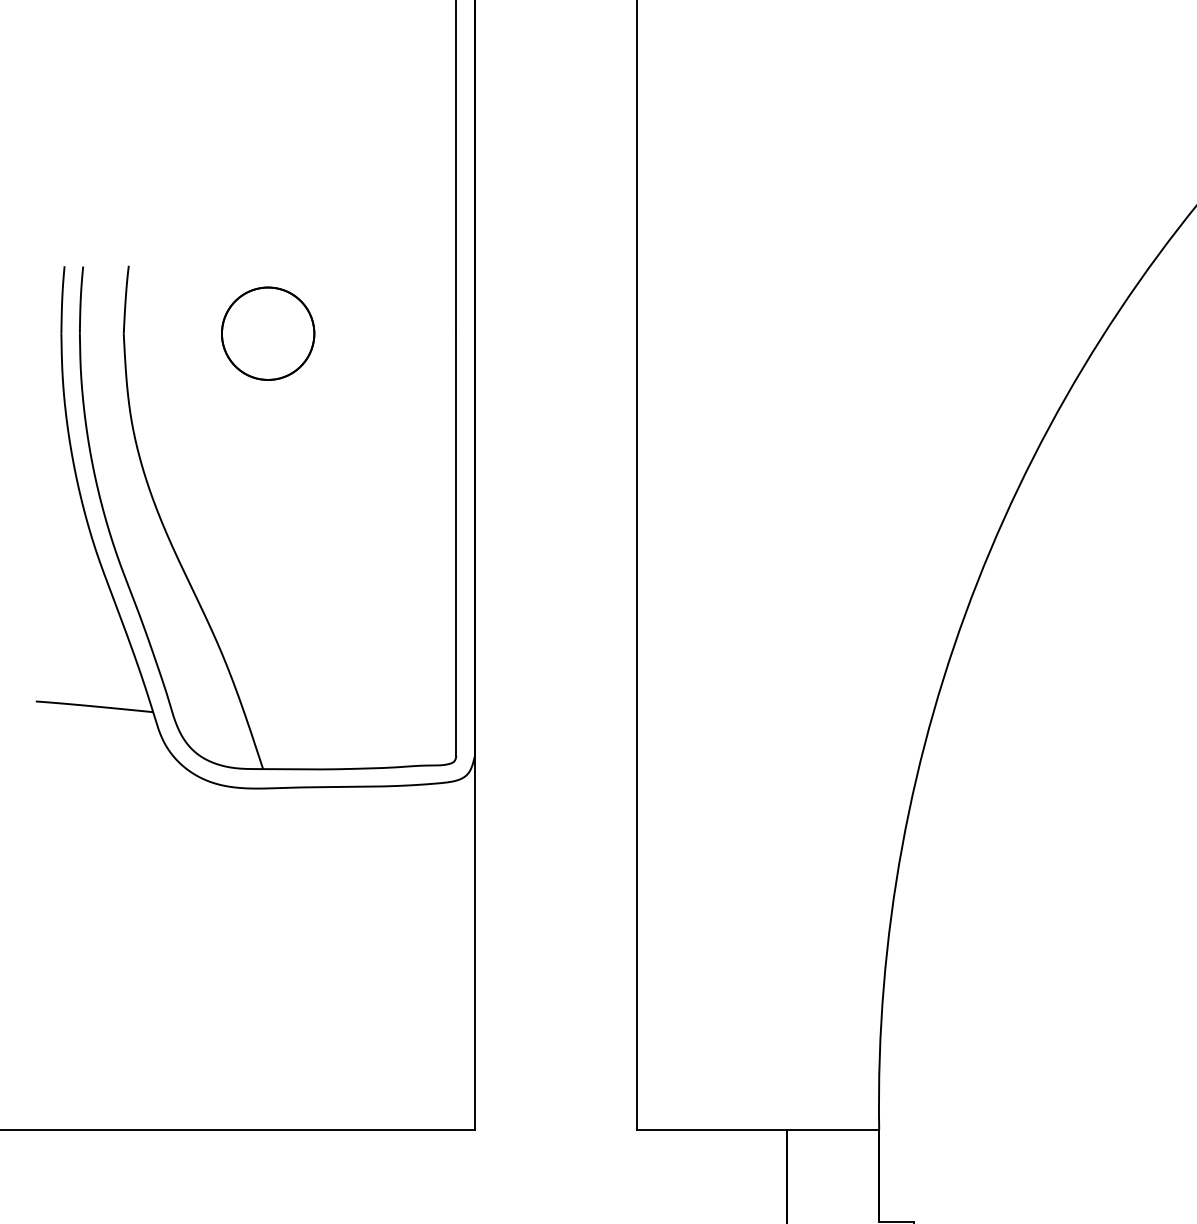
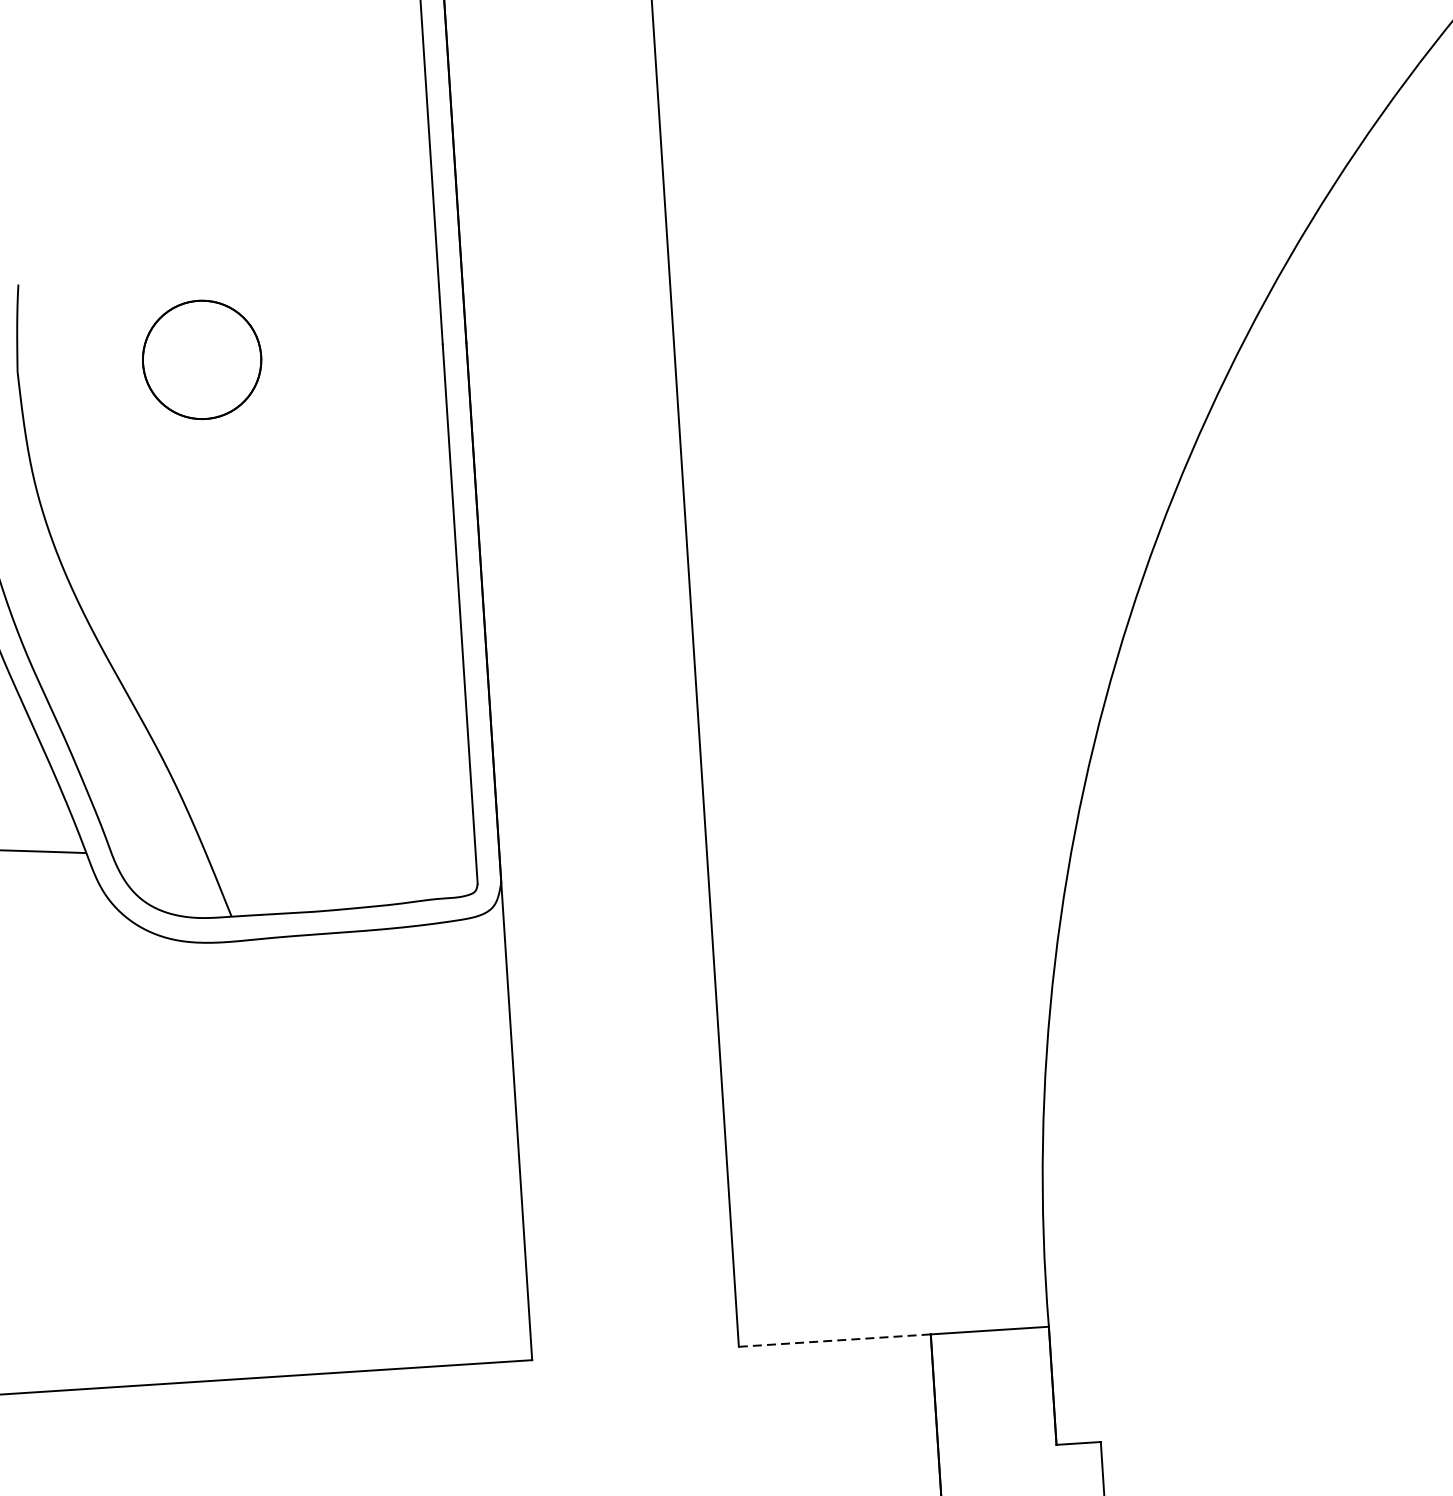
line: (712, 1129) -> (835, 1340), solid -> dashed

